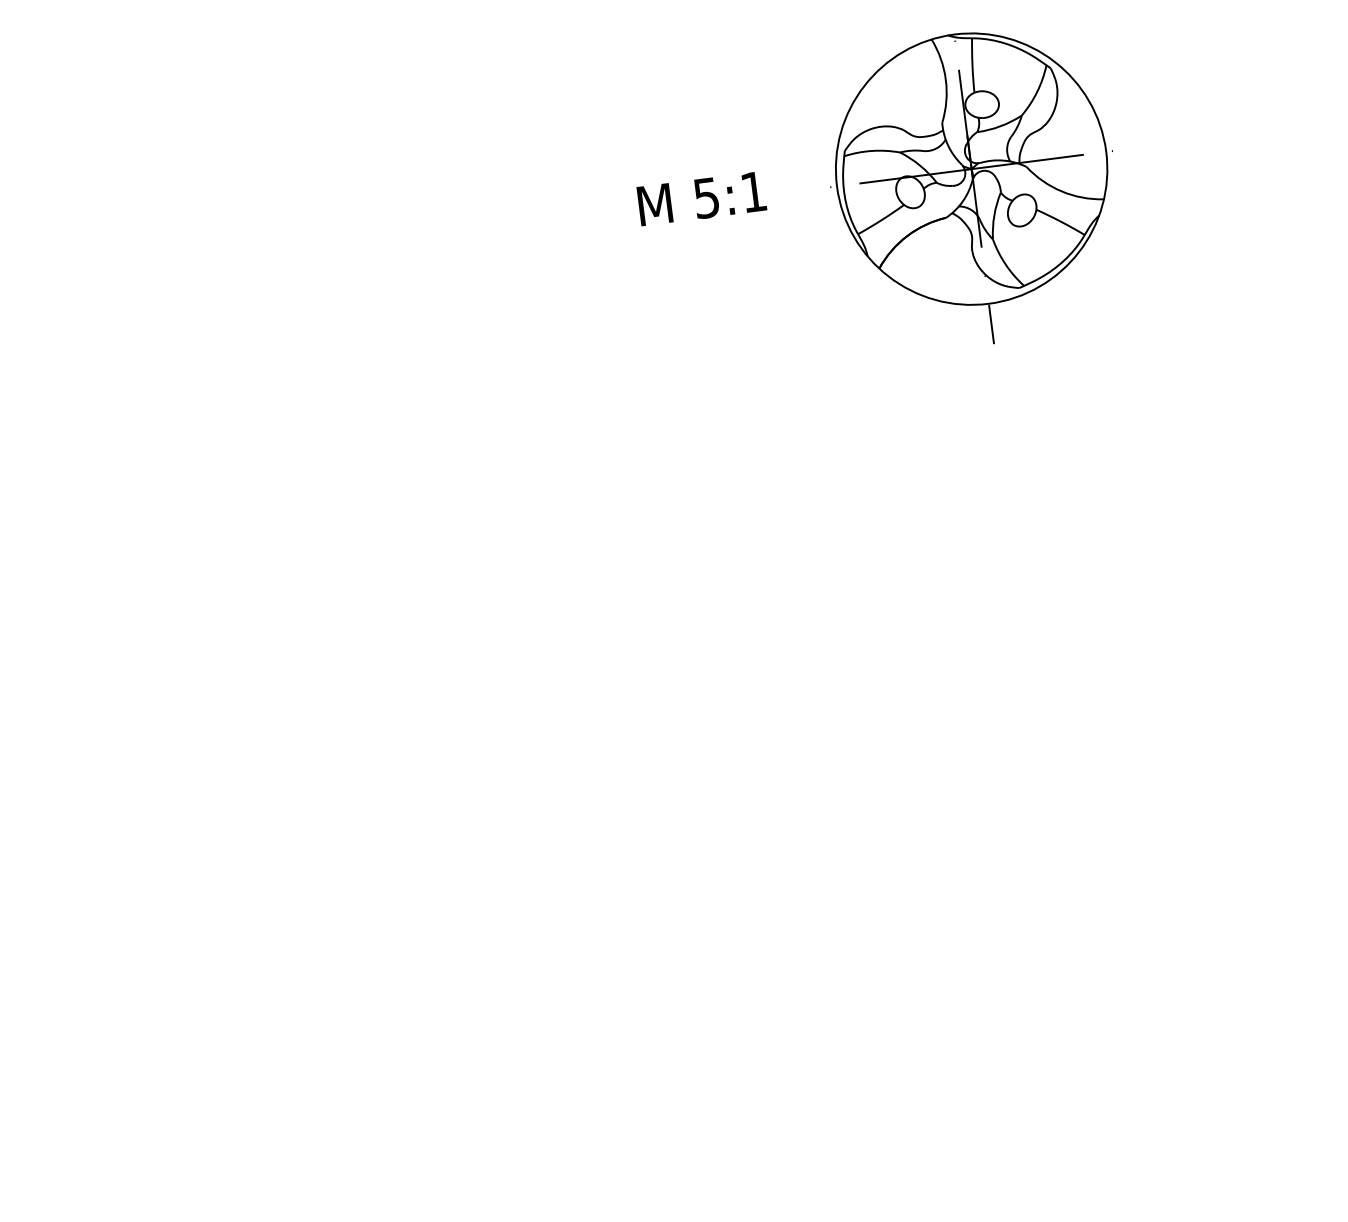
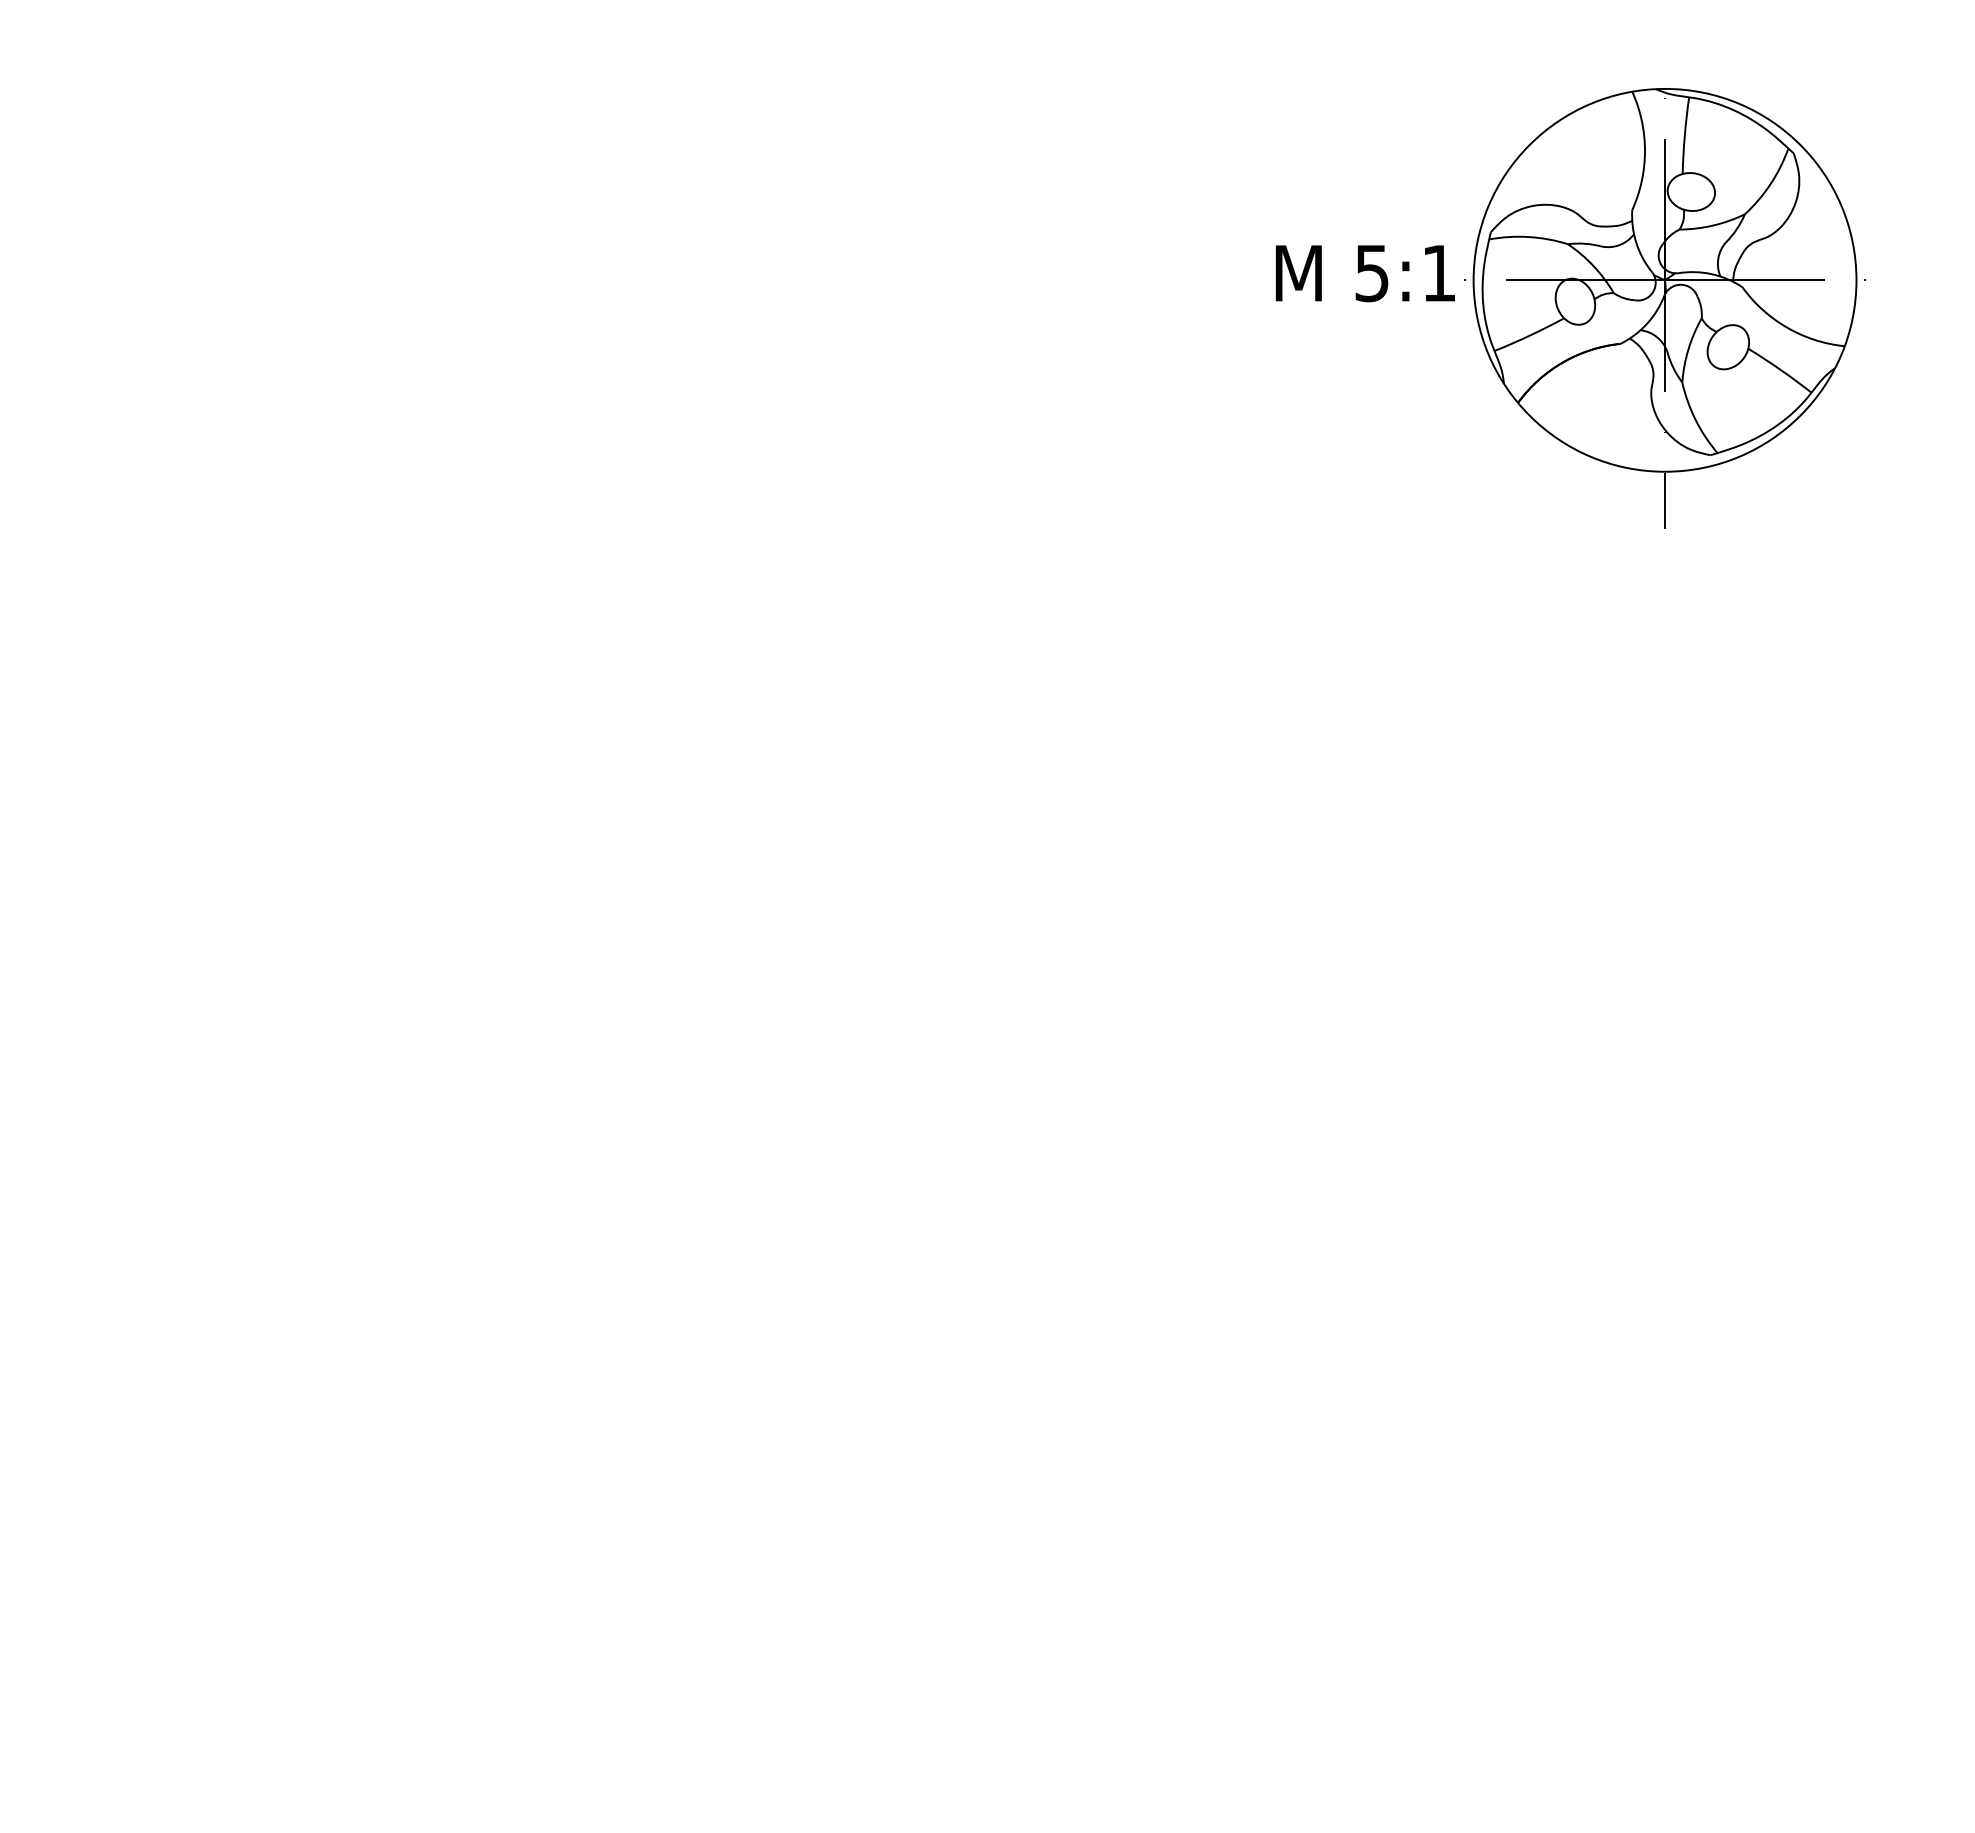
text: (701, 198) -> (1364, 273), moved

